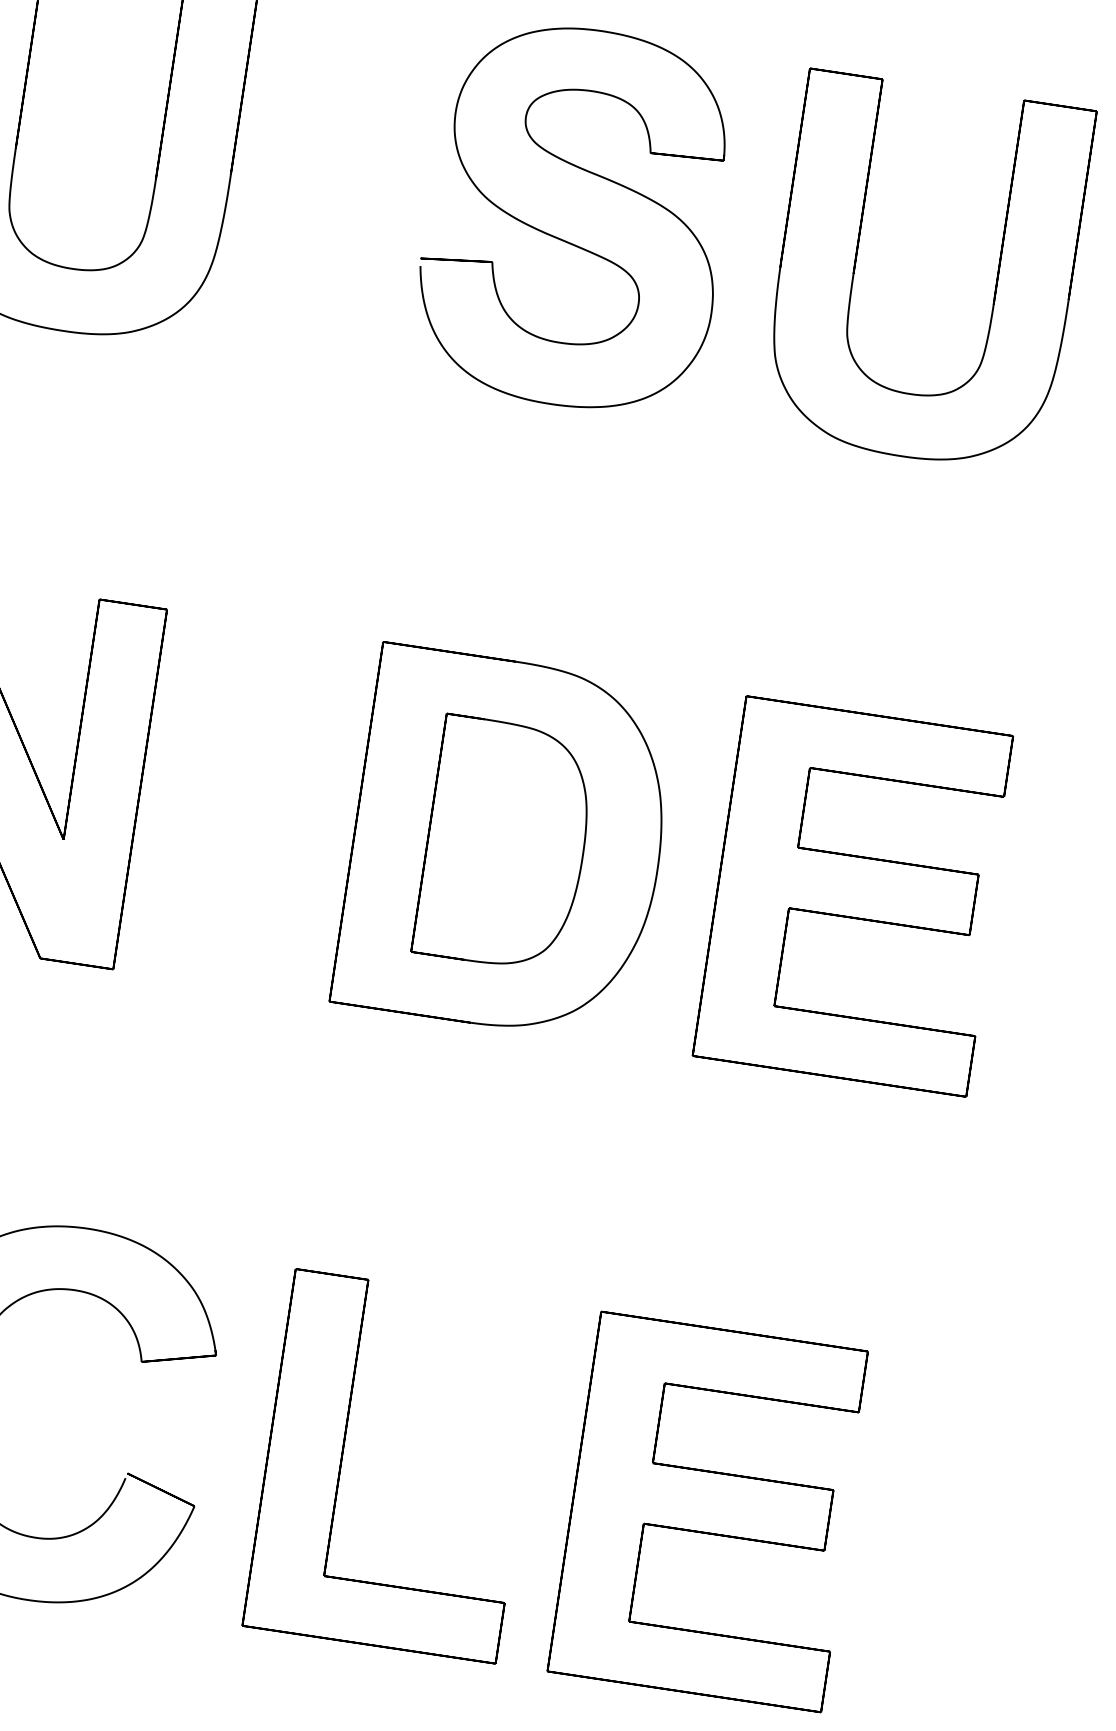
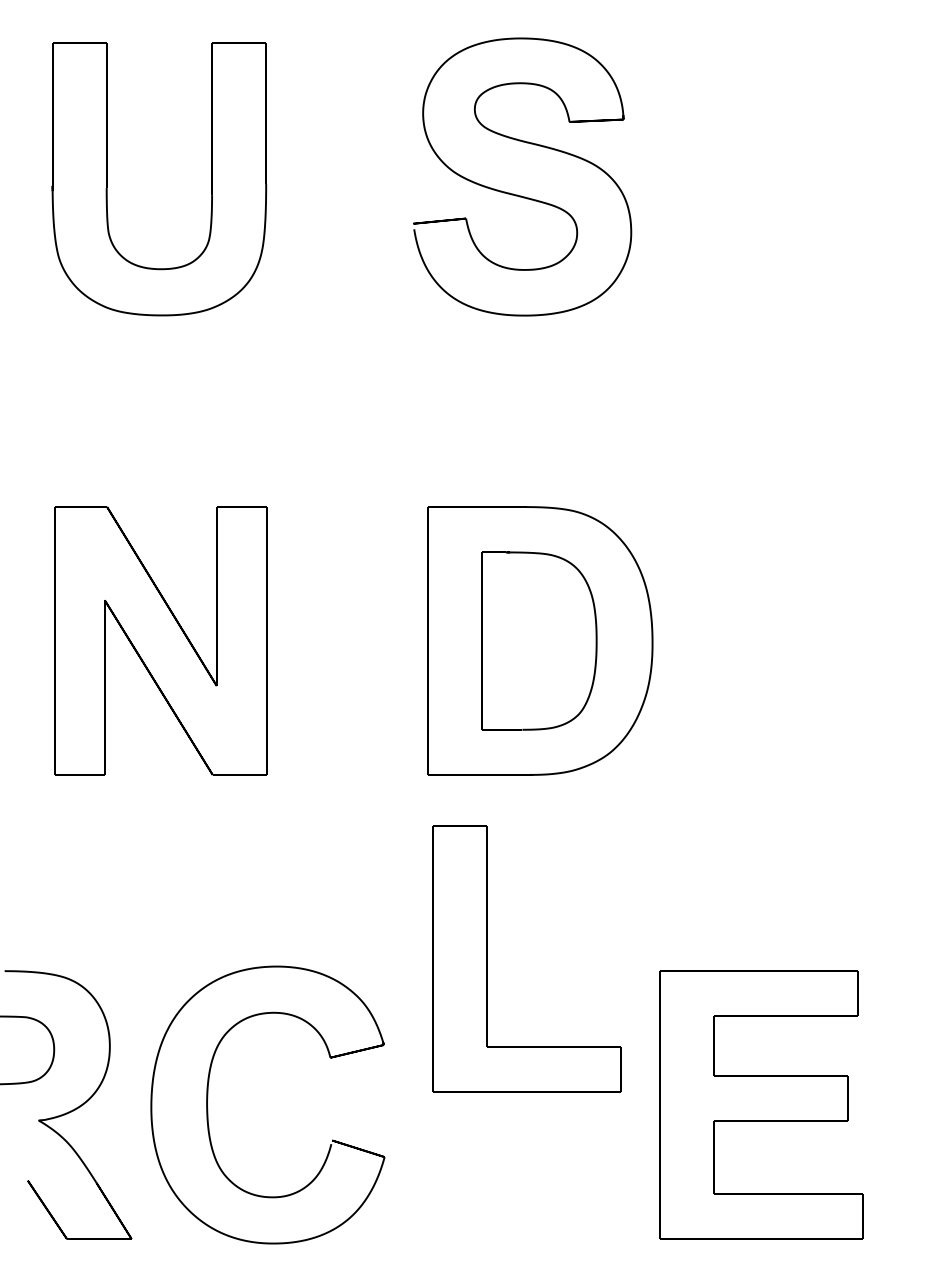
part: (854, 274) -> (731, 188), removed
part: (855, 895) -> (799, 640), removed
part: (343, 1457) -> (487, 958), moved

